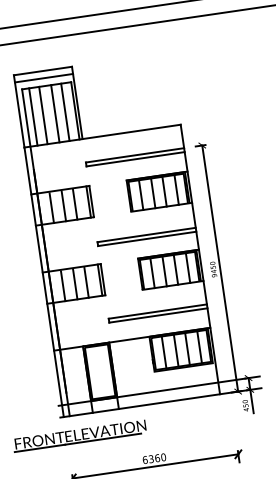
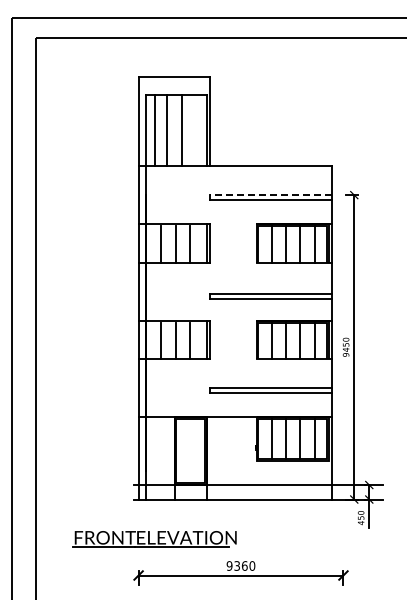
line: (43, 78) -> (174, 85), removed
line: (65, 112) -> (194, 130), removed
line: (135, 155) -> (271, 195), solid -> dashed
part: (79, 436) -> (154, 539), moved
text: (145, 459) -> (229, 565), 6360 -> 9360

